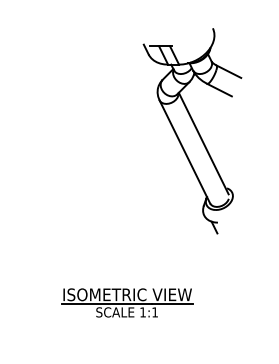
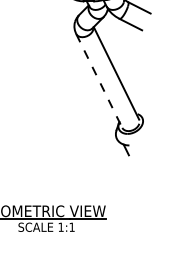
line: (185, 152) -> (99, 81), solid -> dashed

